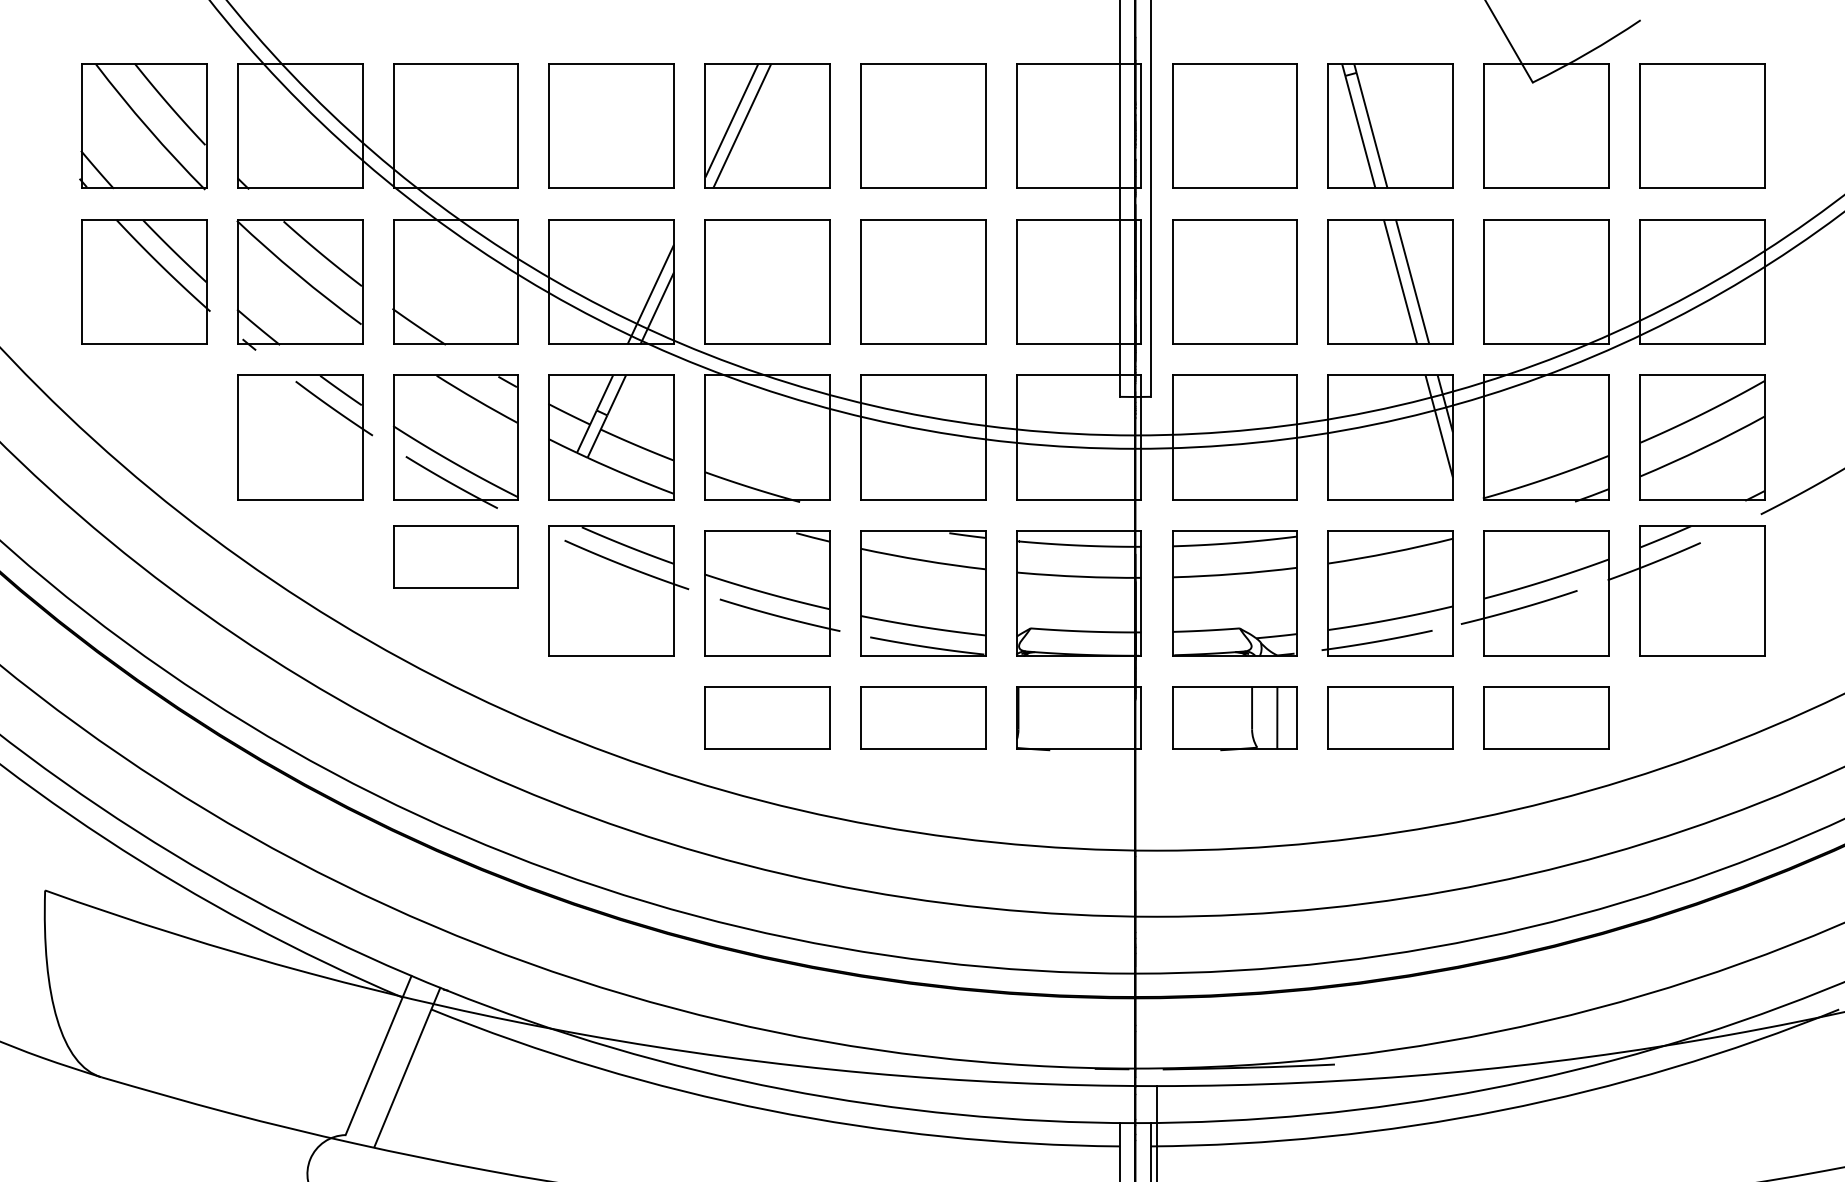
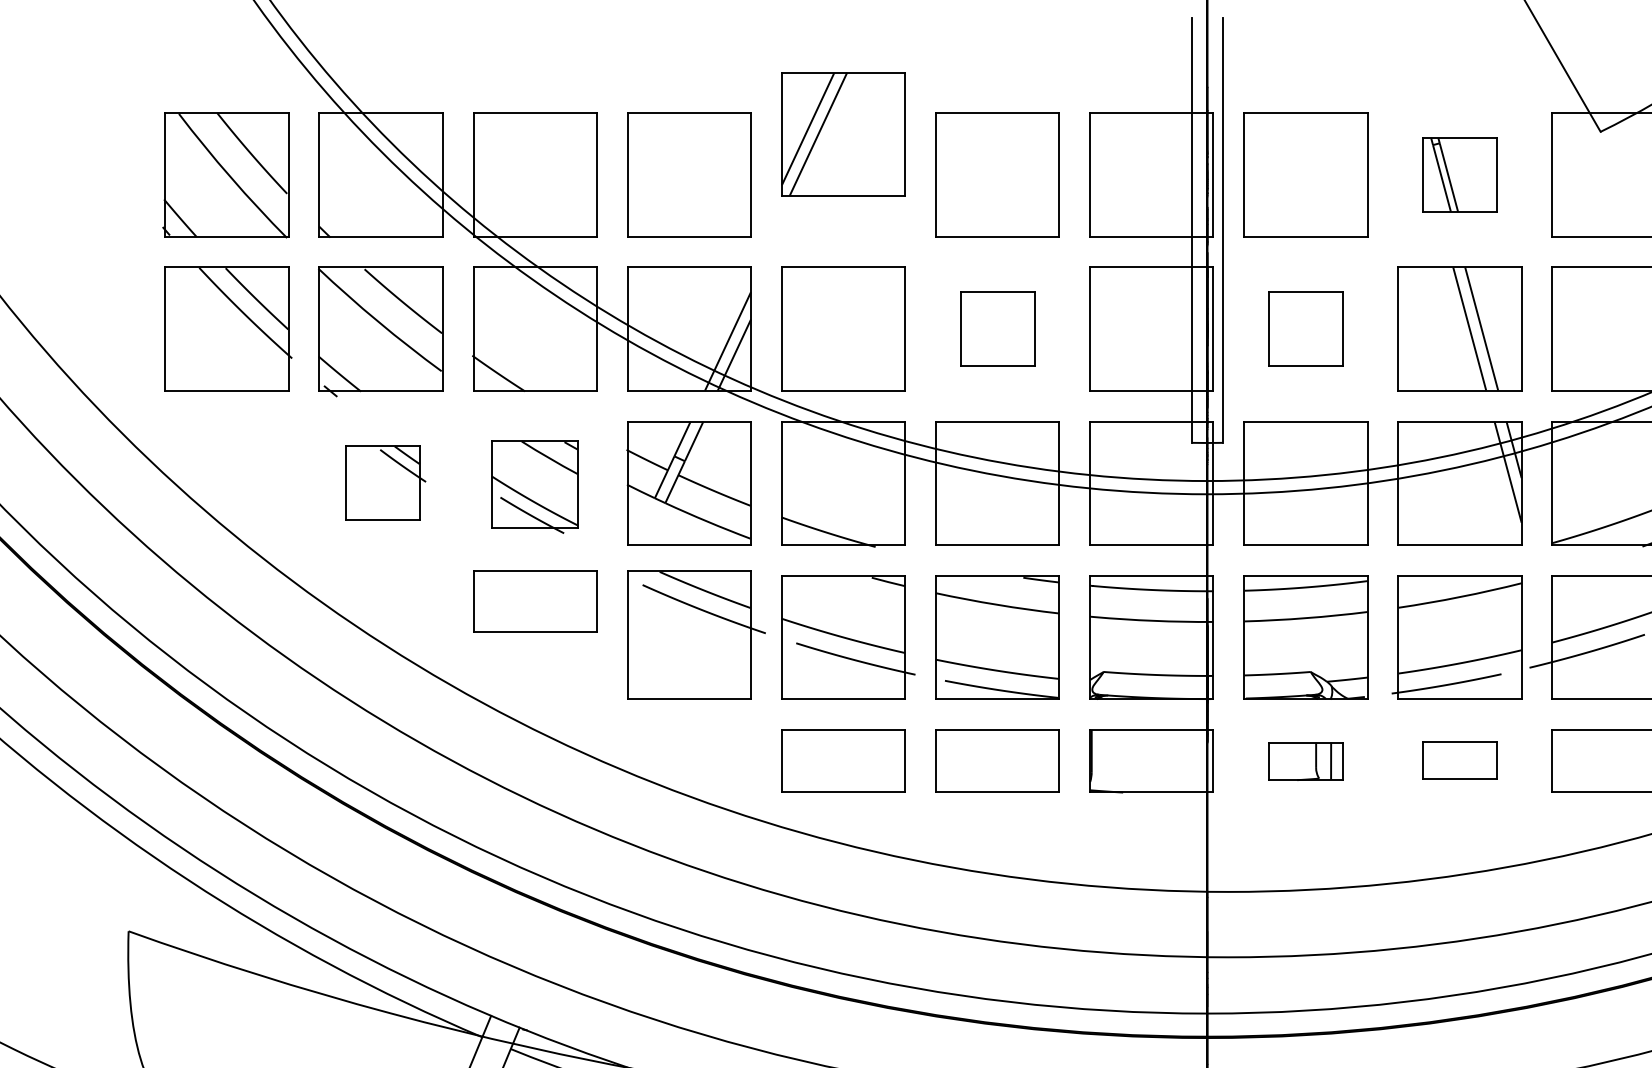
part: (767, 125) -> (843, 133), moved
part: (1390, 125) -> (1459, 174), size x0.6
part: (923, 281) -> (997, 328), size x0.6
part: (1234, 281) -> (1305, 328), size x0.6
part: (304, 437) -> (385, 483), size x0.6
part: (455, 441) -> (534, 487), size x0.7
part: (1390, 717) -> (1459, 760), size x0.6
part: (1234, 718) -> (1305, 761), size x0.6

